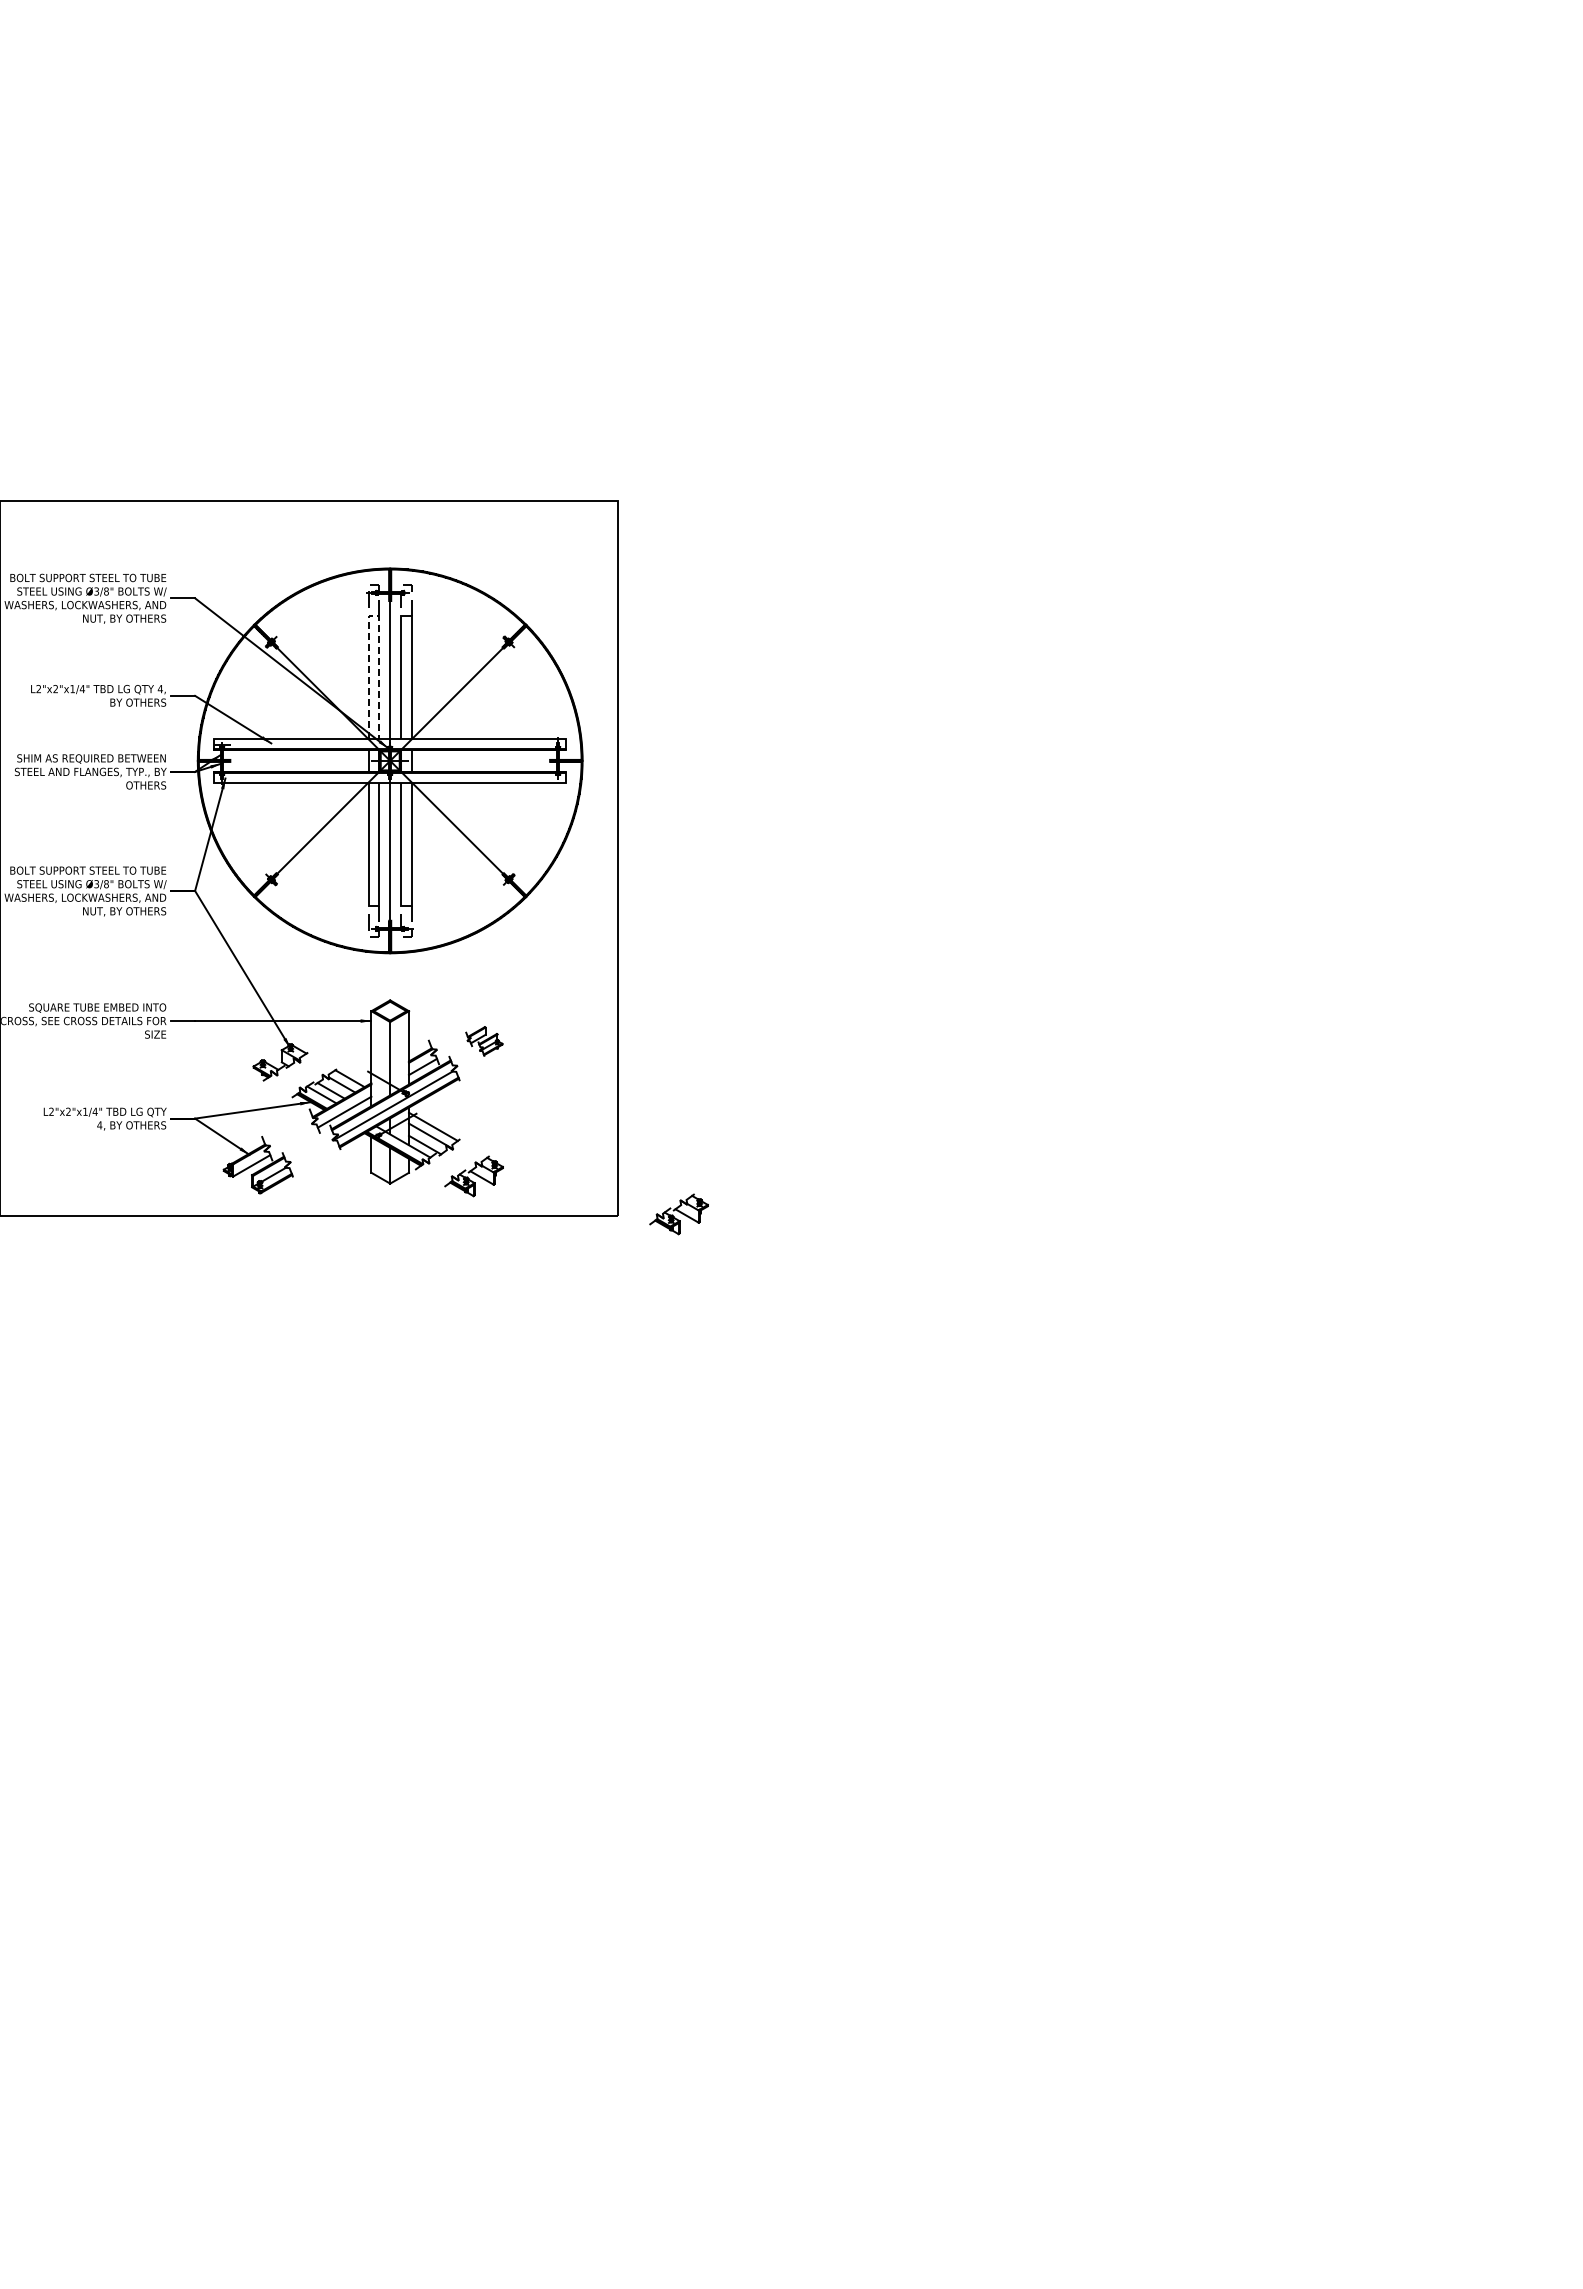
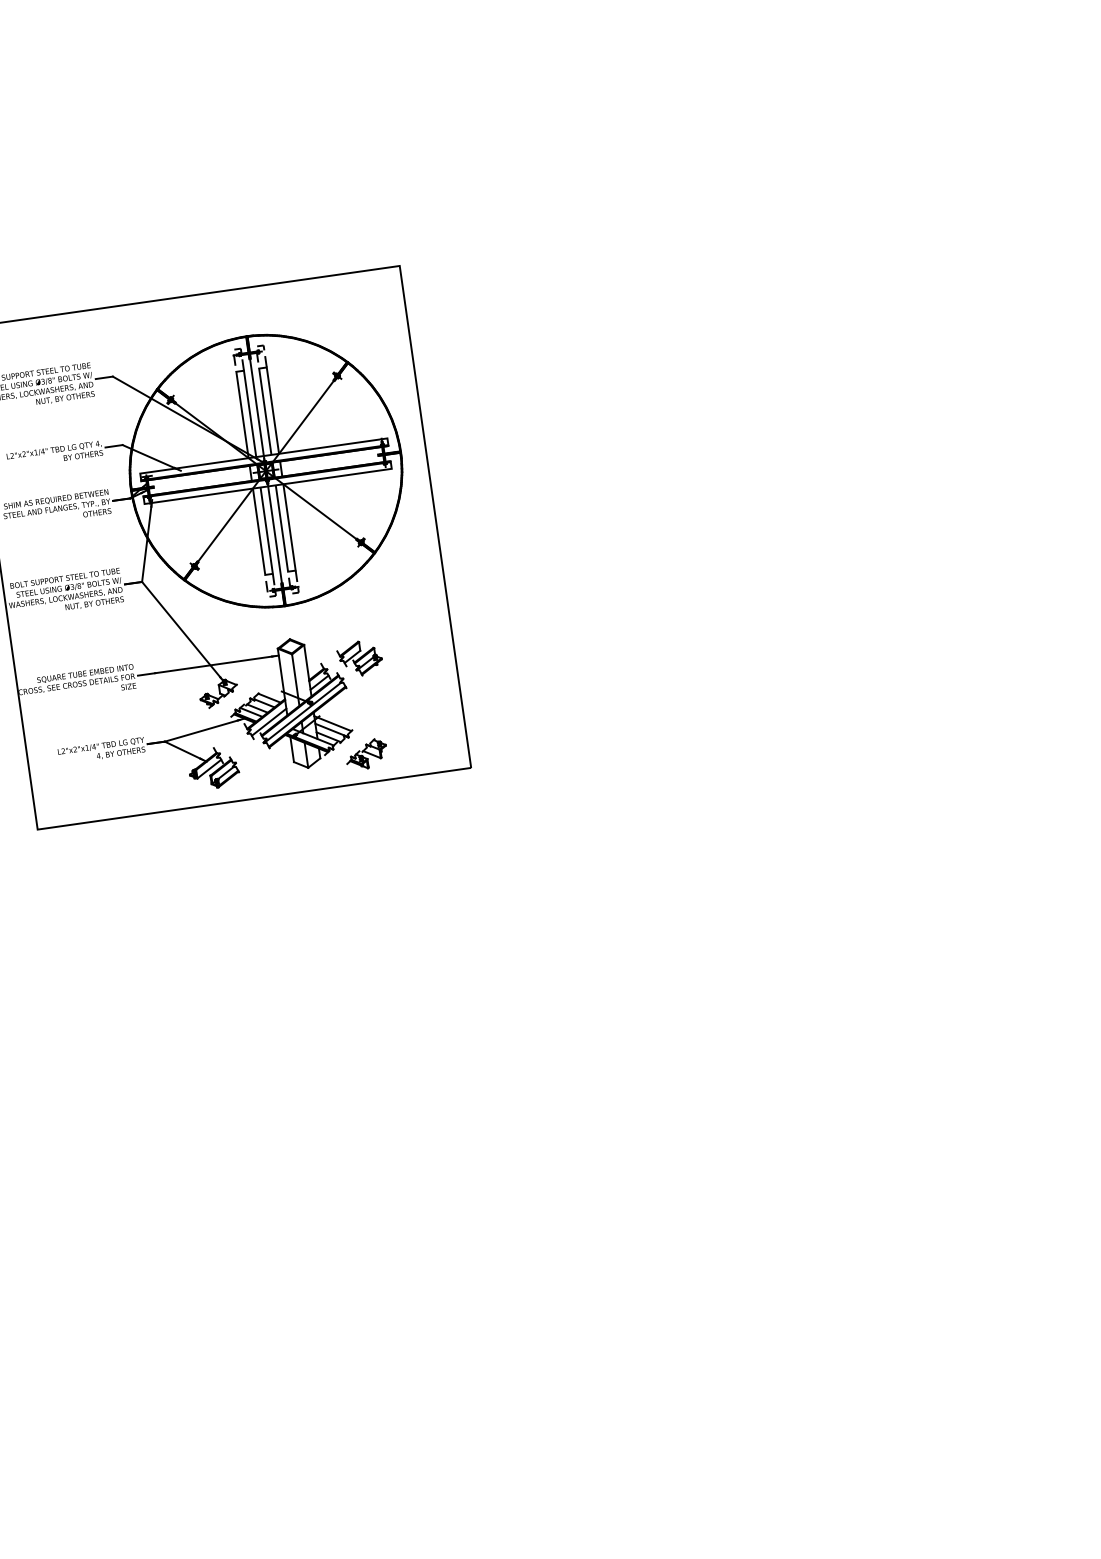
line: (374, 616) -> (240, 371), dashed -> solid
part: (484, 1041) -> (360, 658), size x1.67
part: (678, 1214) -> (513, 760), removed

